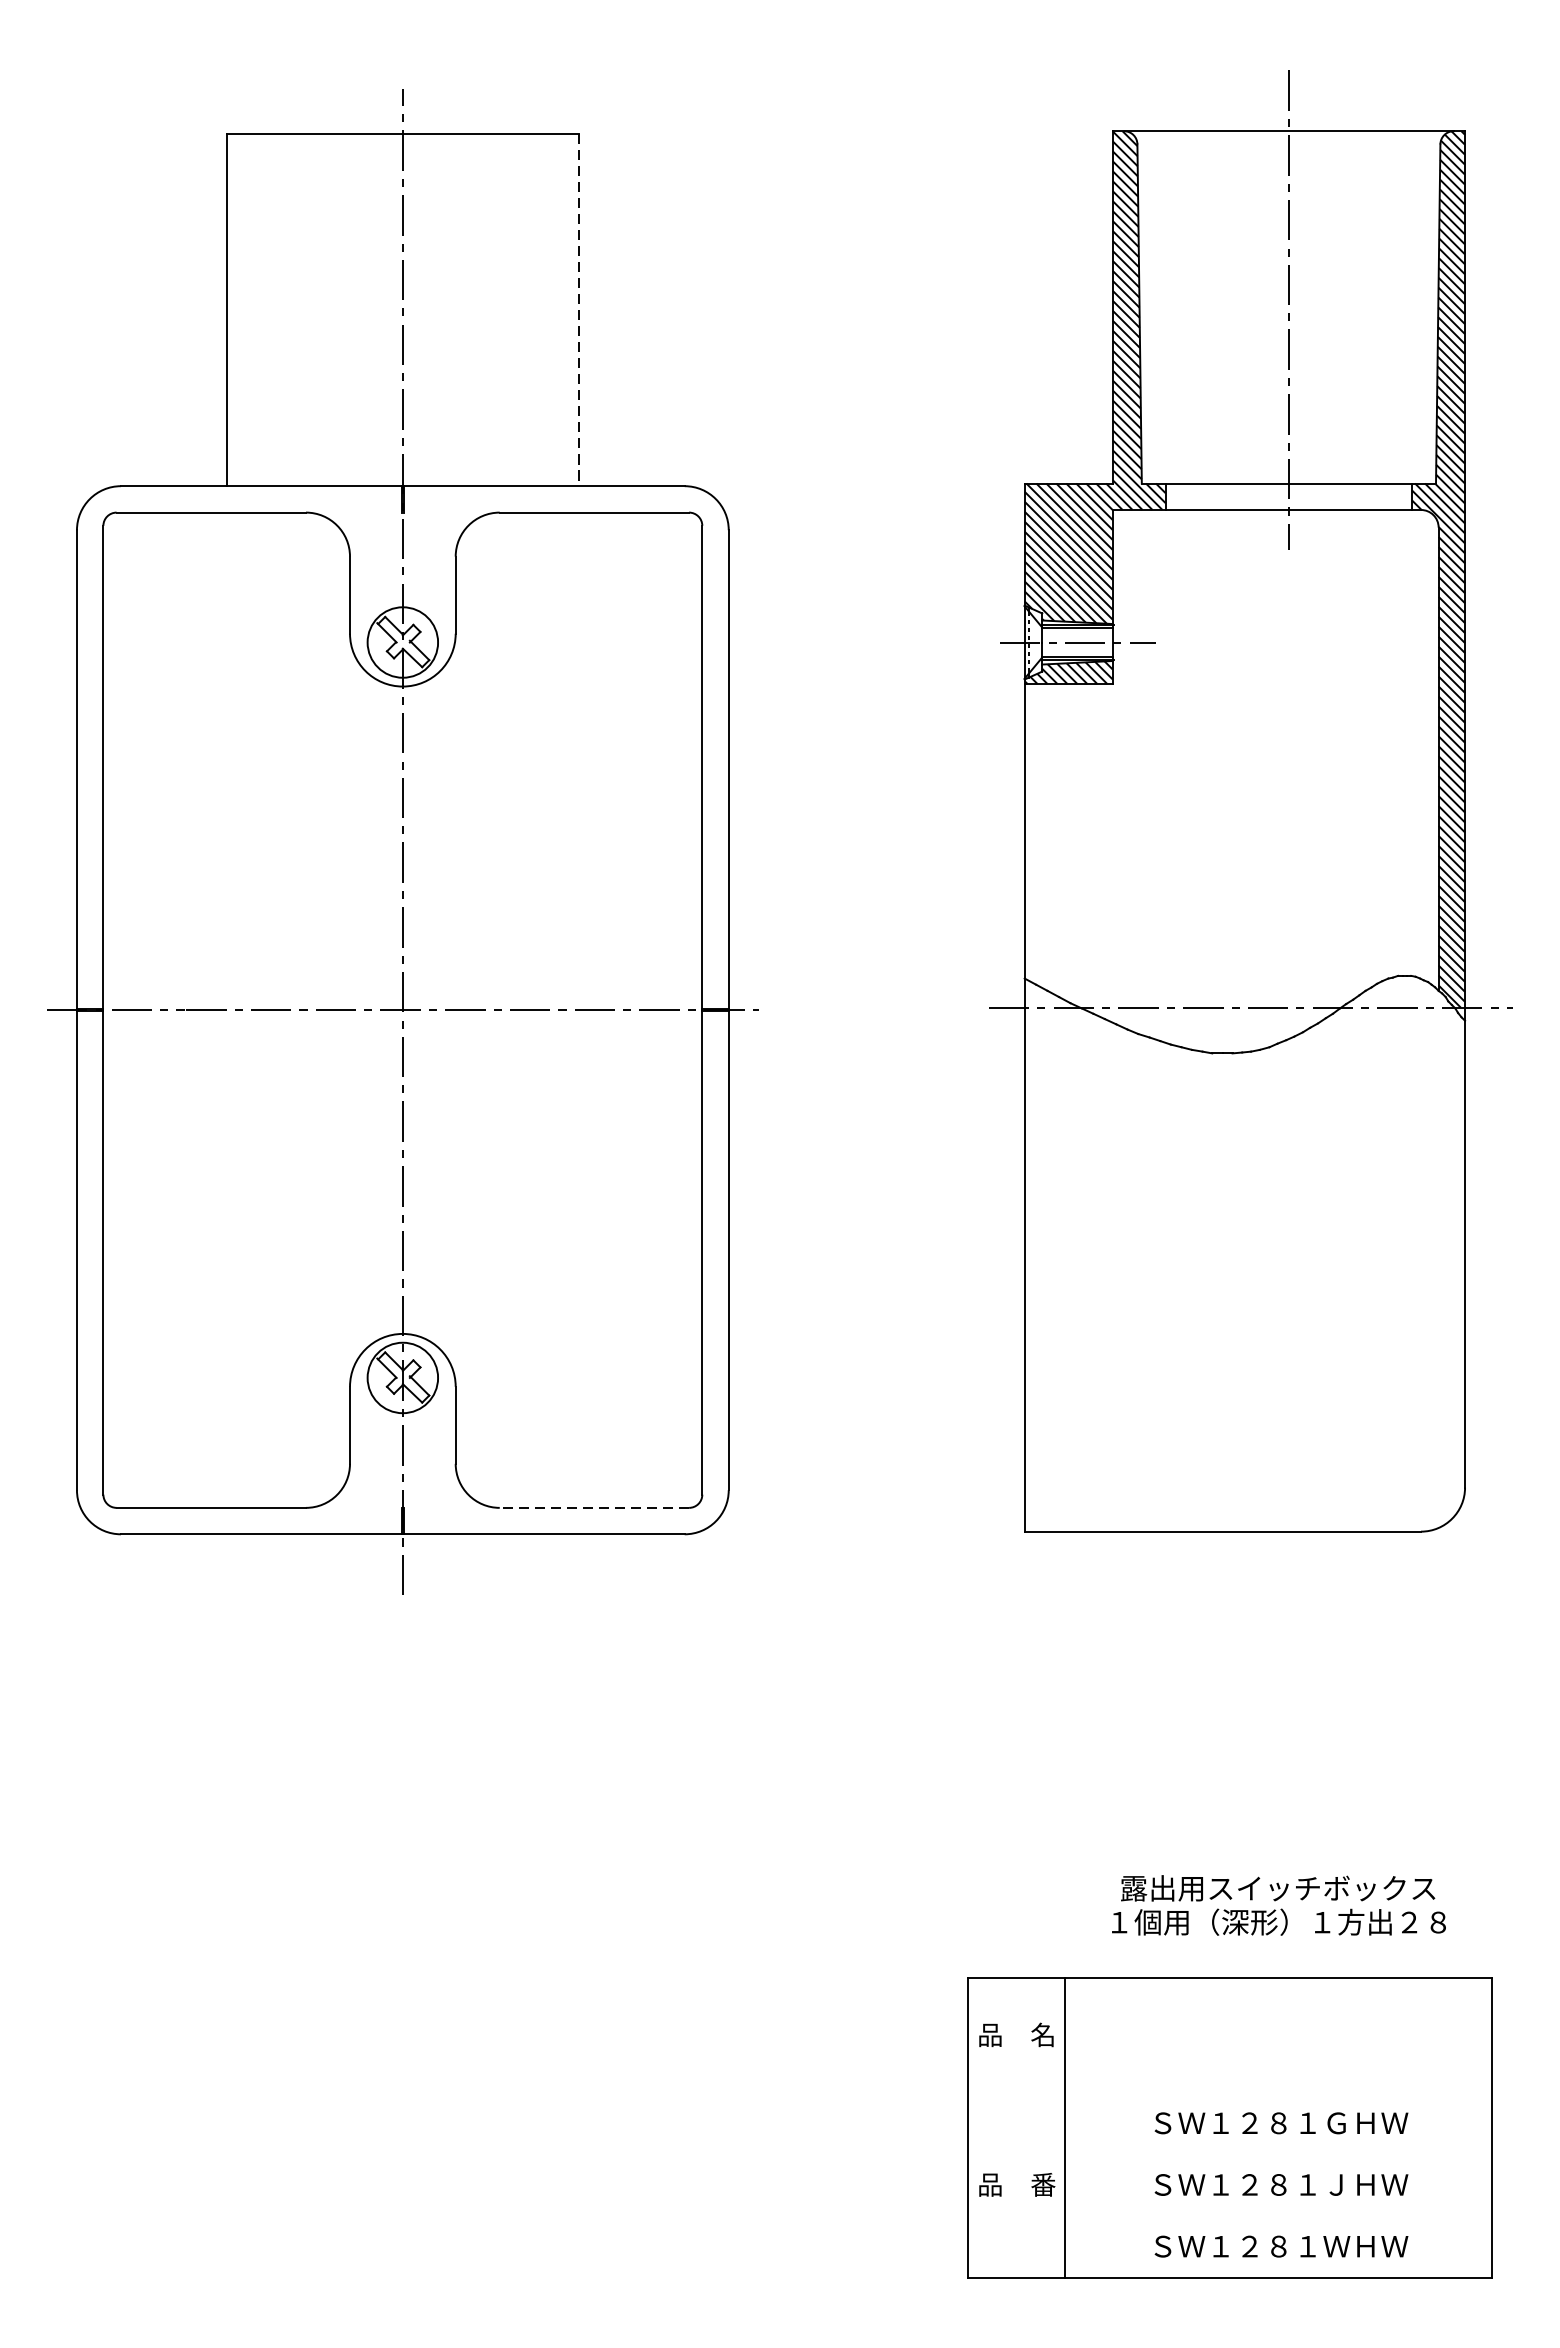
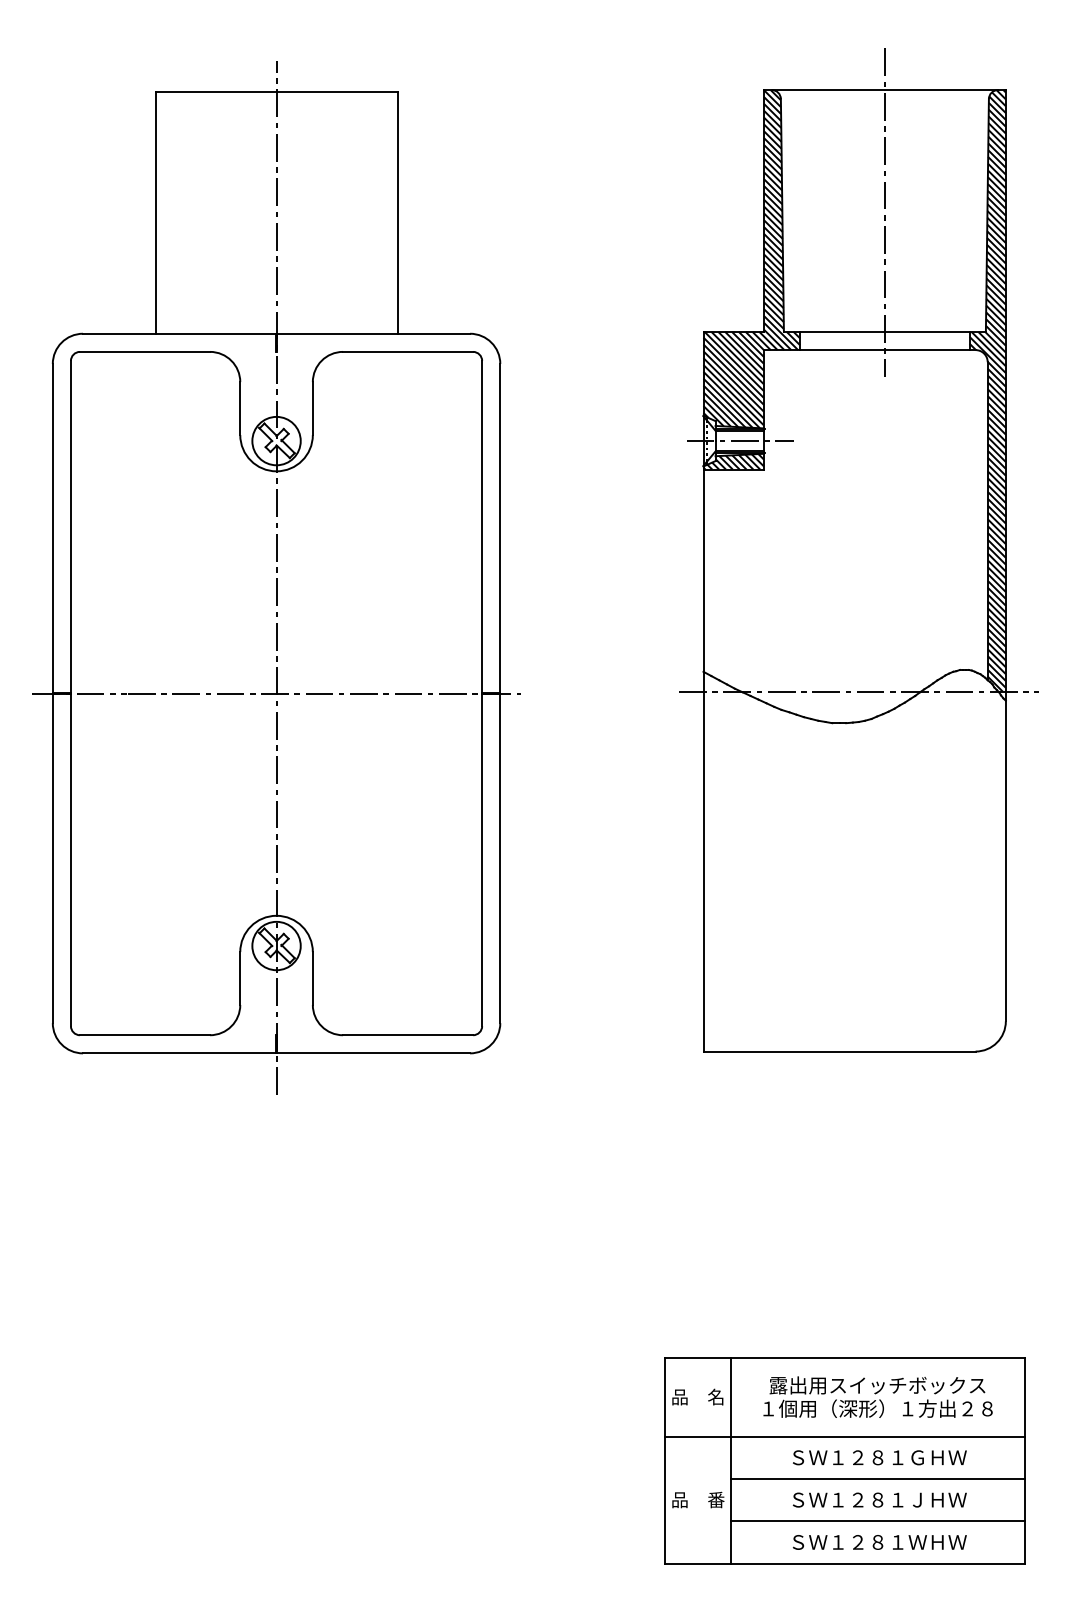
line: (579, 309) -> (397, 212), dashed -> solid
line: (593, 1508) -> (407, 1035), dashed -> solid
text: (1278, 1904) -> (877, 1396), moved
line: (1230, 2092) -> (844, 1436), added
line: (1278, 2153) -> (877, 1478), added
line: (1278, 2216) -> (877, 1521), added

